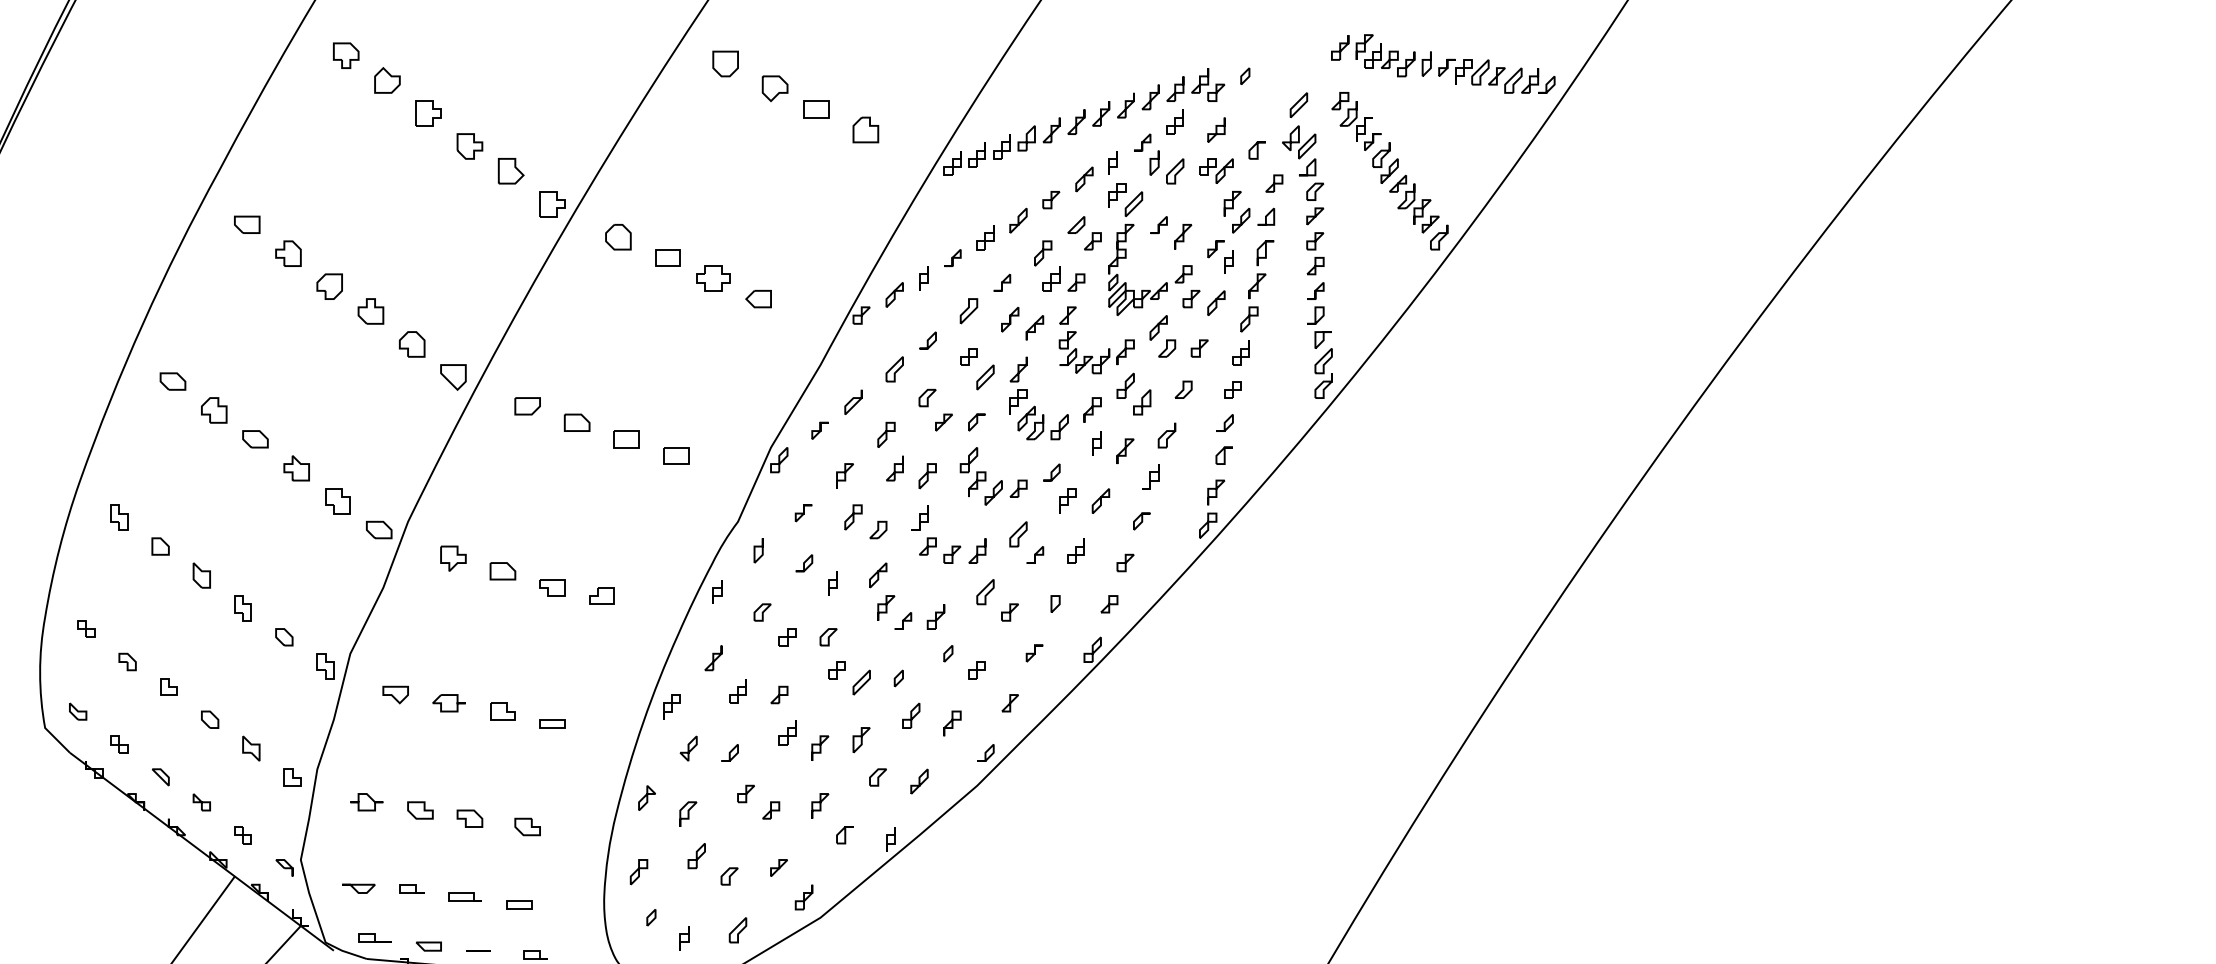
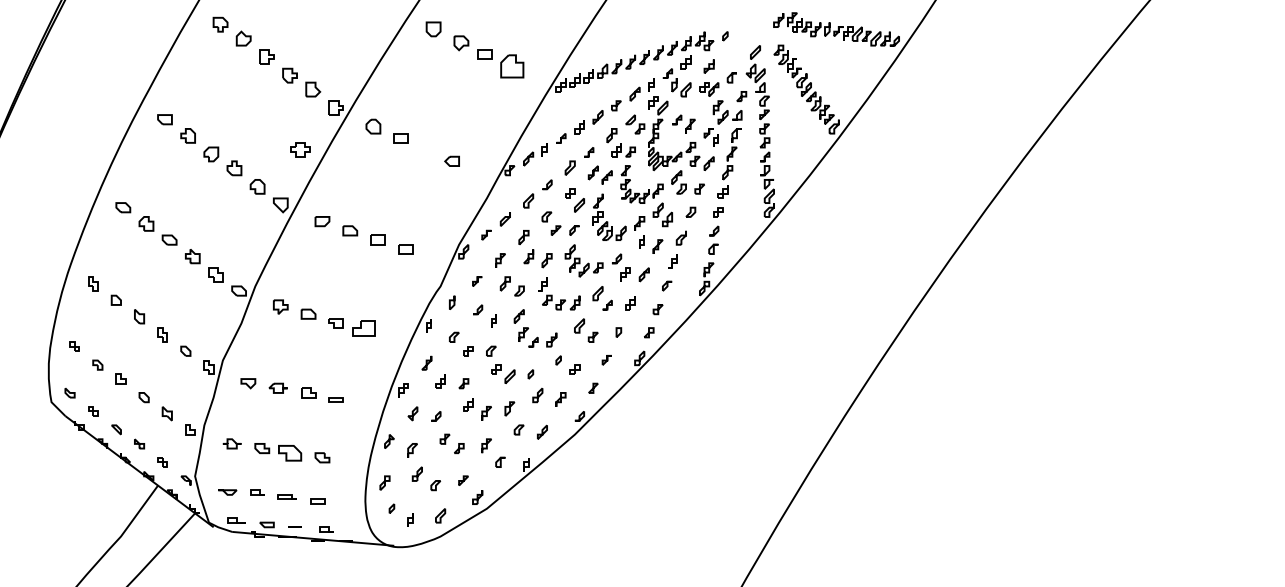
part: (866, 130) -> (512, 66), size x1.6
part: (712, 277) -> (300, 149), moved
part: (600, 594) -> (363, 327), size x1.6
part: (468, 817) -> (289, 452), size x1.6

